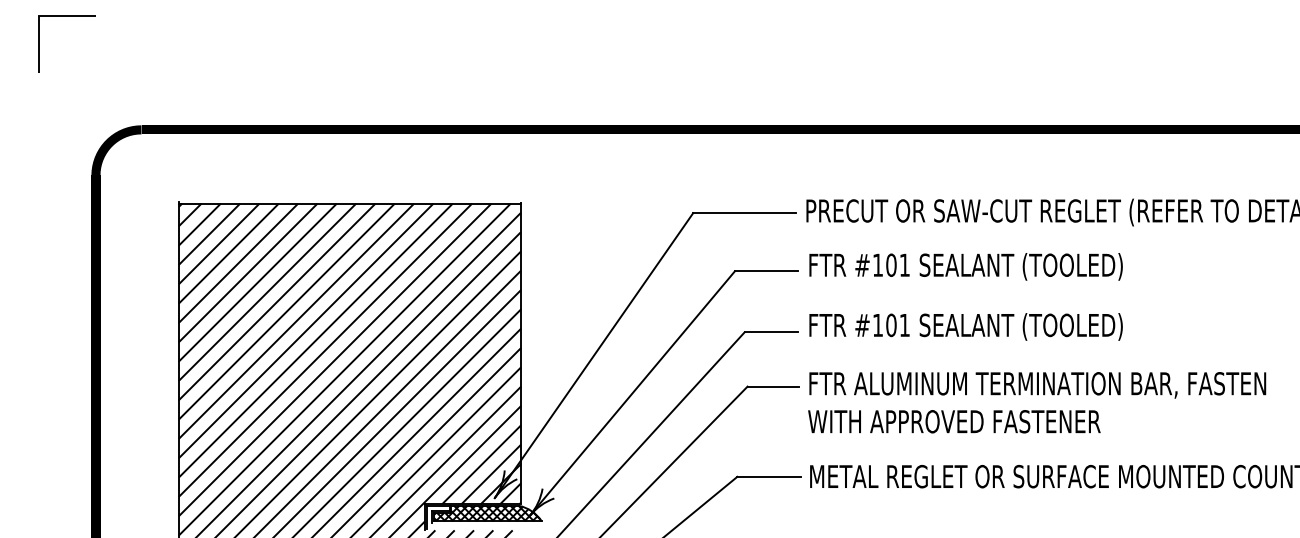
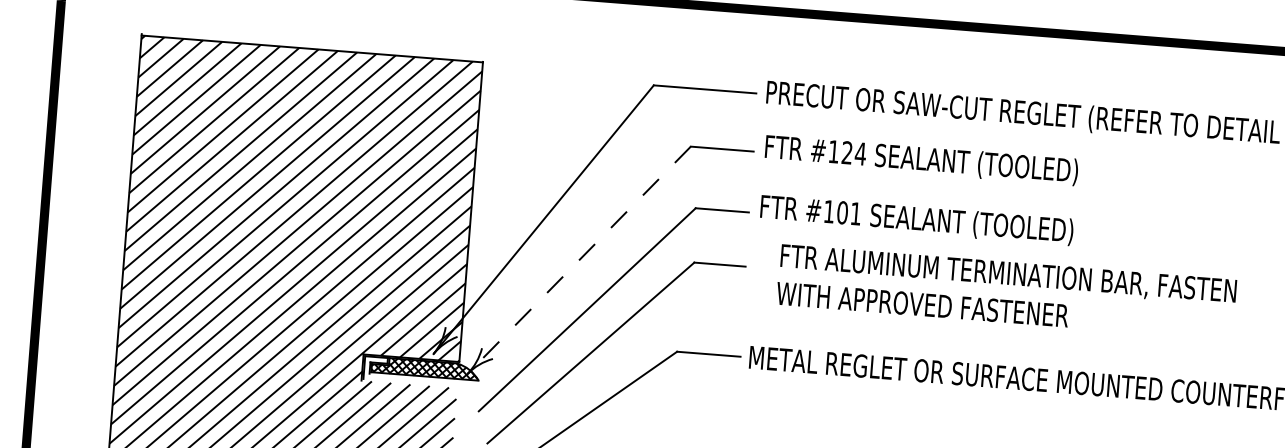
text: (898, 264) -> (854, 152), #101 -> #124
line: (632, 393) -> (579, 260), solid -> dashed
text: (1037, 402) -> (1006, 292), moved

